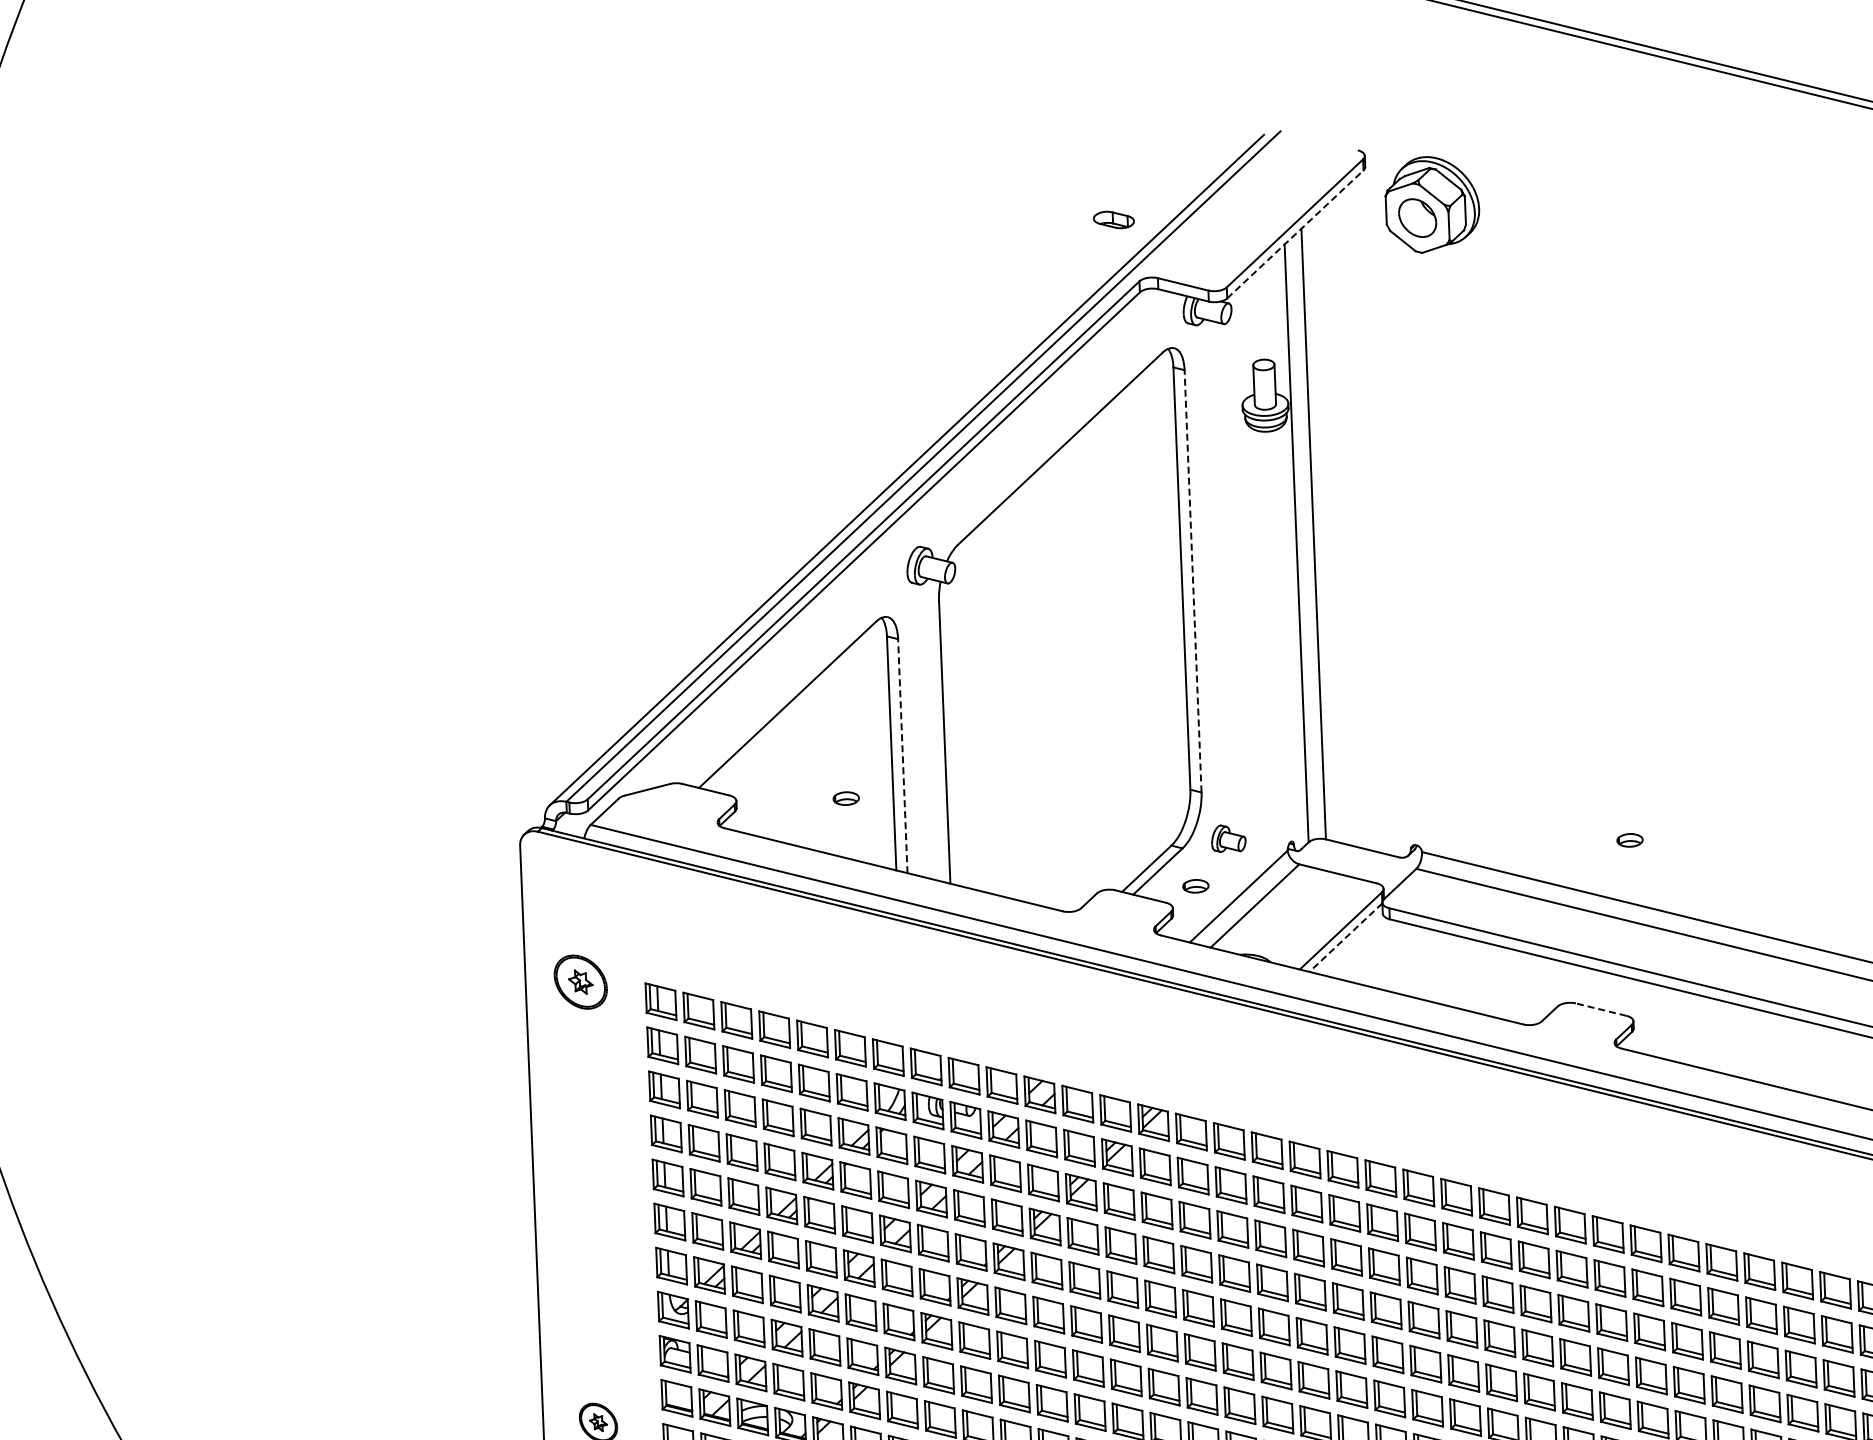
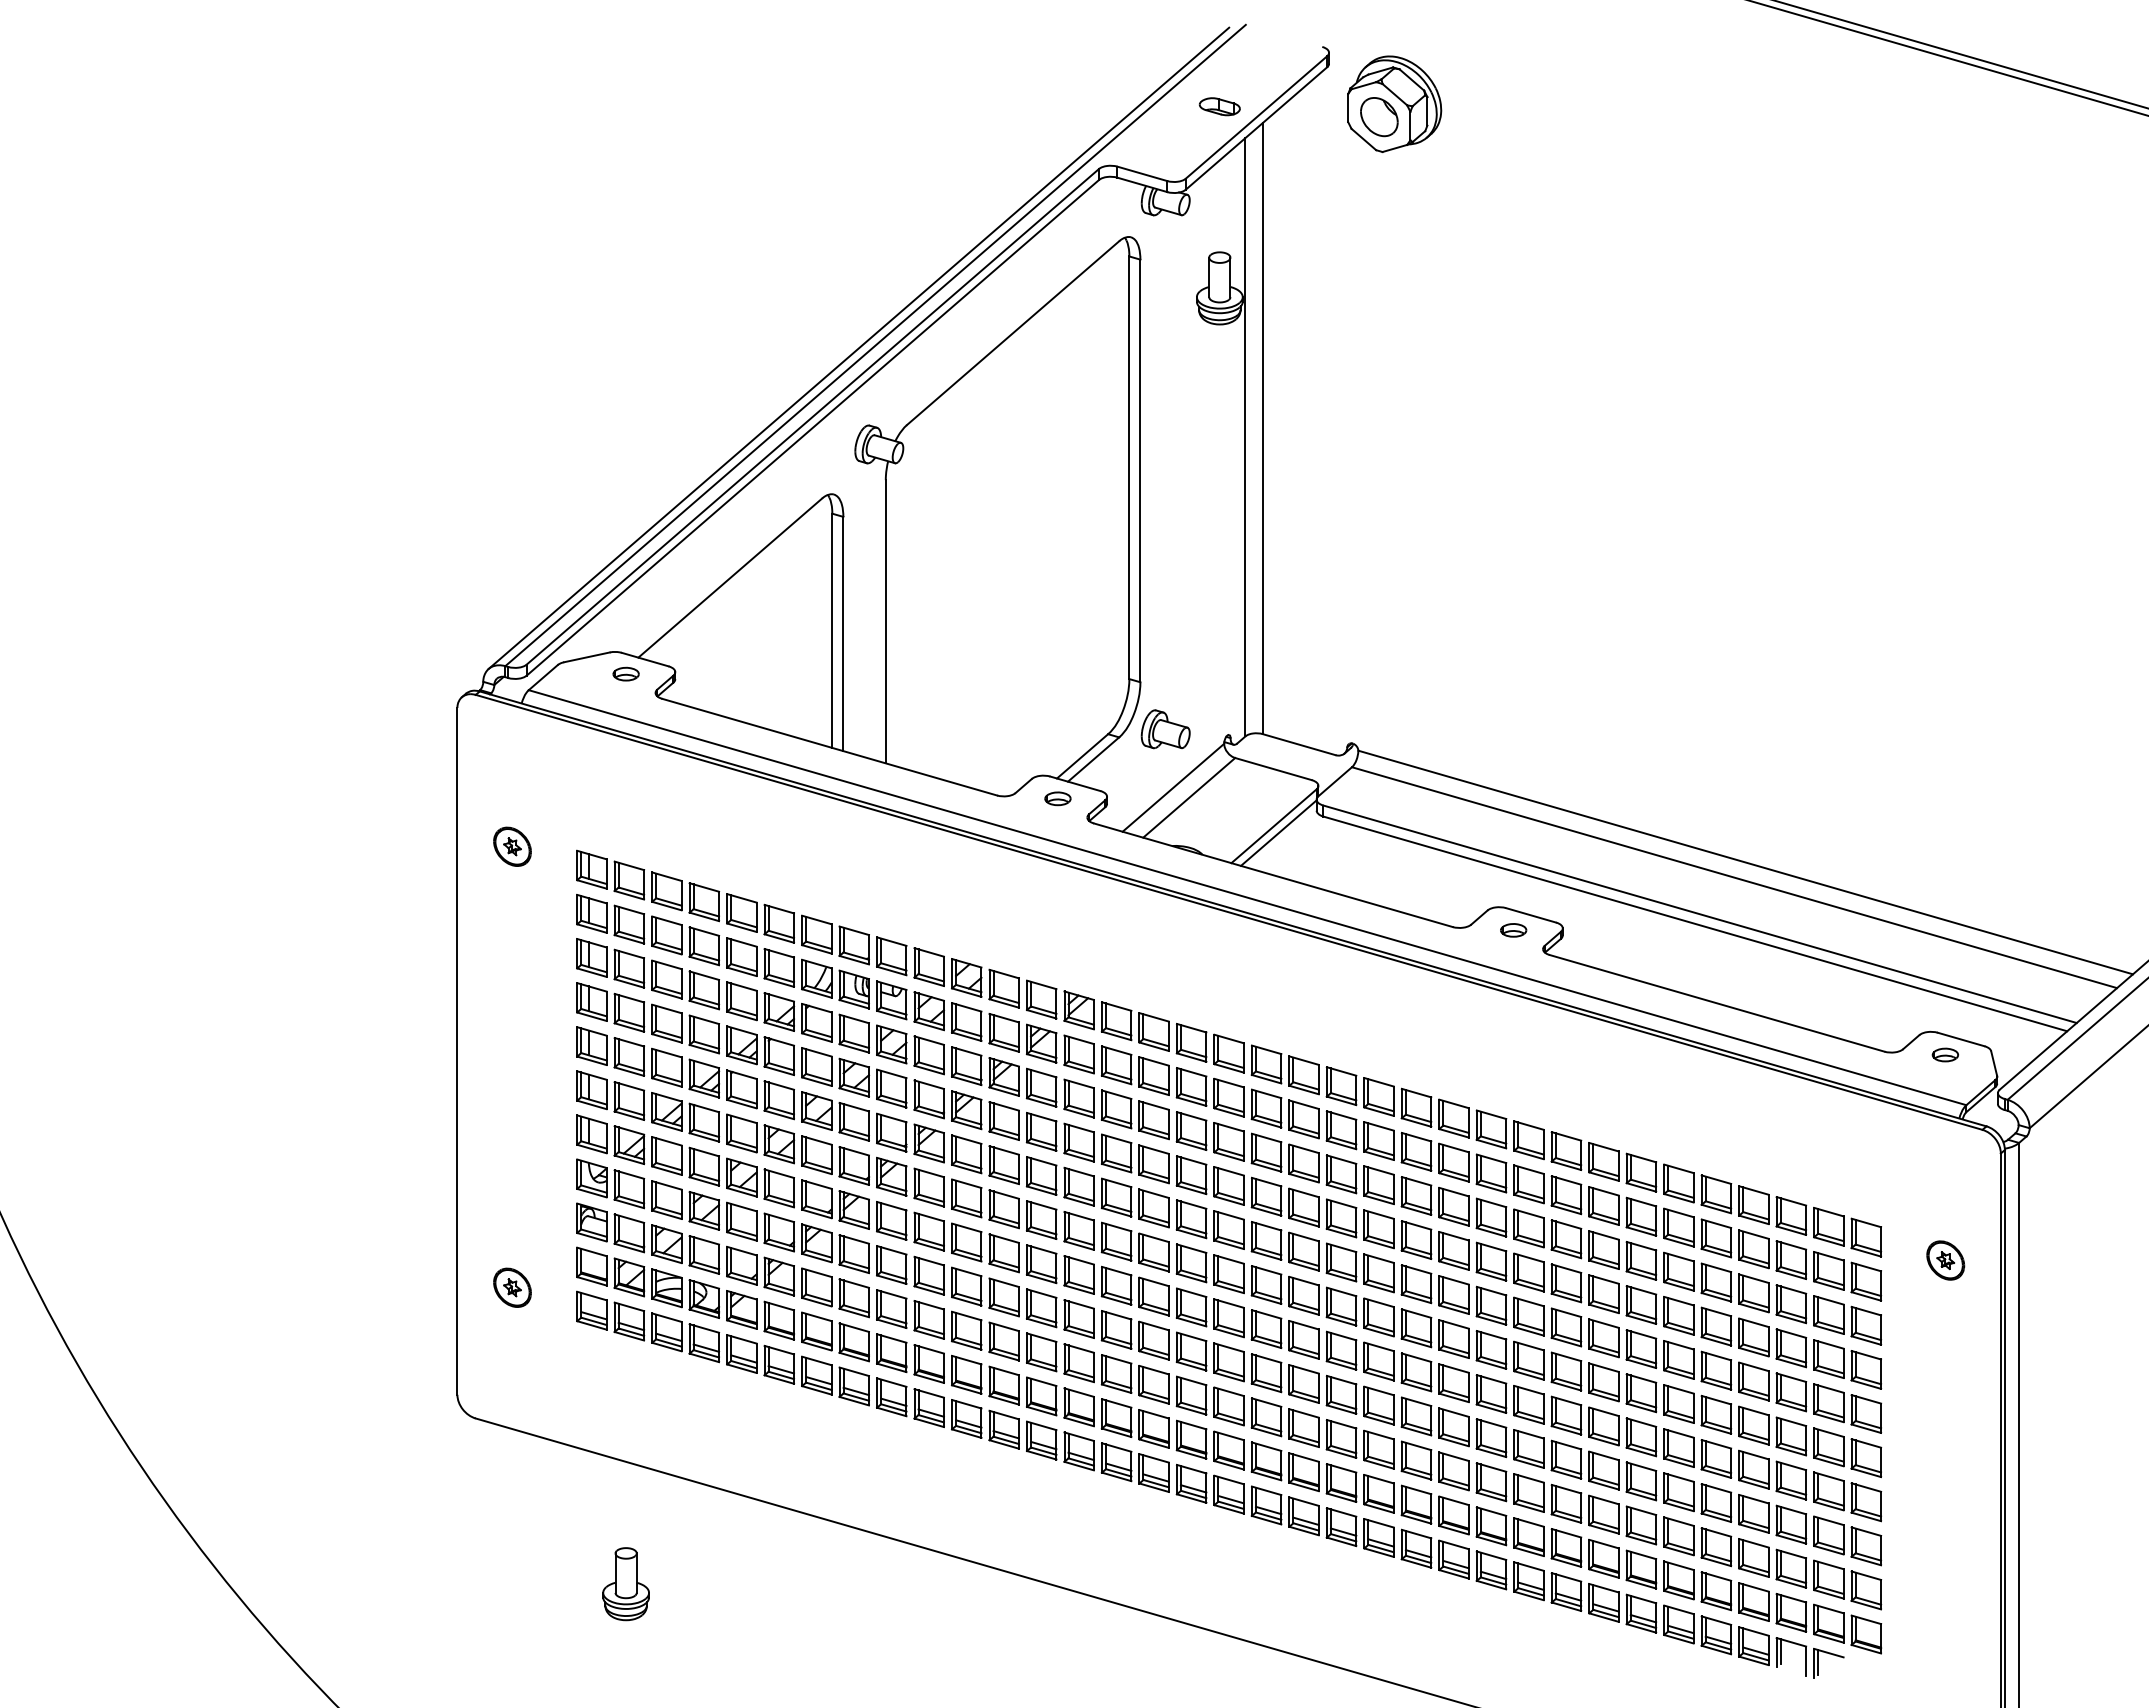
part: (1113, 219) -> (1219, 106), moved
line: (1295, 234) -> (1256, 128), dashed -> solid
line: (1193, 580) -> (1140, 470), dashed -> solid
line: (902, 755) -> (843, 633), dashed -> solid
part: (845, 797) -> (625, 673), moved
part: (1228, 838) -> (1165, 729), size x1.43
part: (1629, 840) -> (1513, 930), moved
part: (1195, 886) -> (1057, 798), moved
line: (1345, 938) -> (1278, 833), dashed -> solid
part: (580, 981) -> (512, 846), size x0.71
line: (1600, 1009) -> (1530, 915), dashed -> solid

